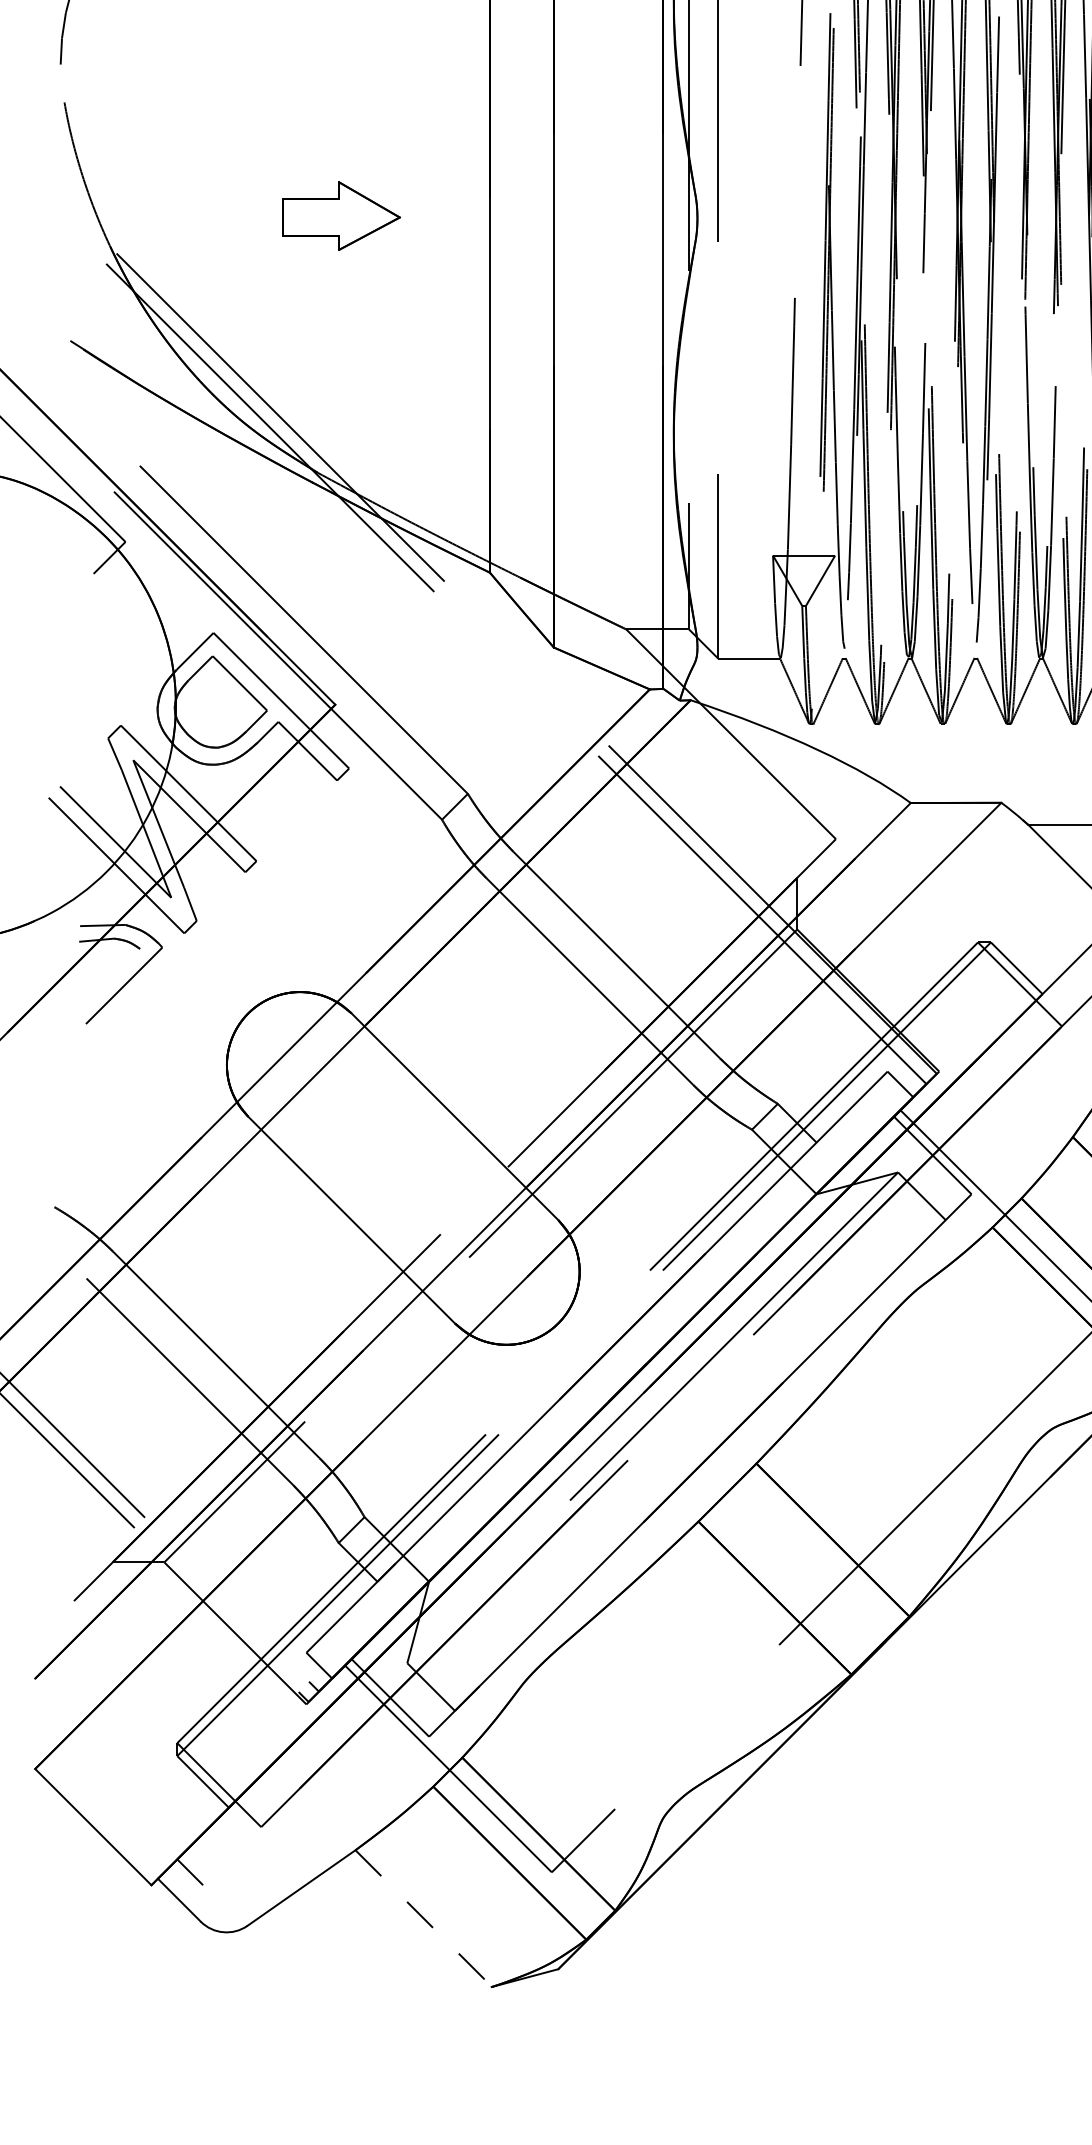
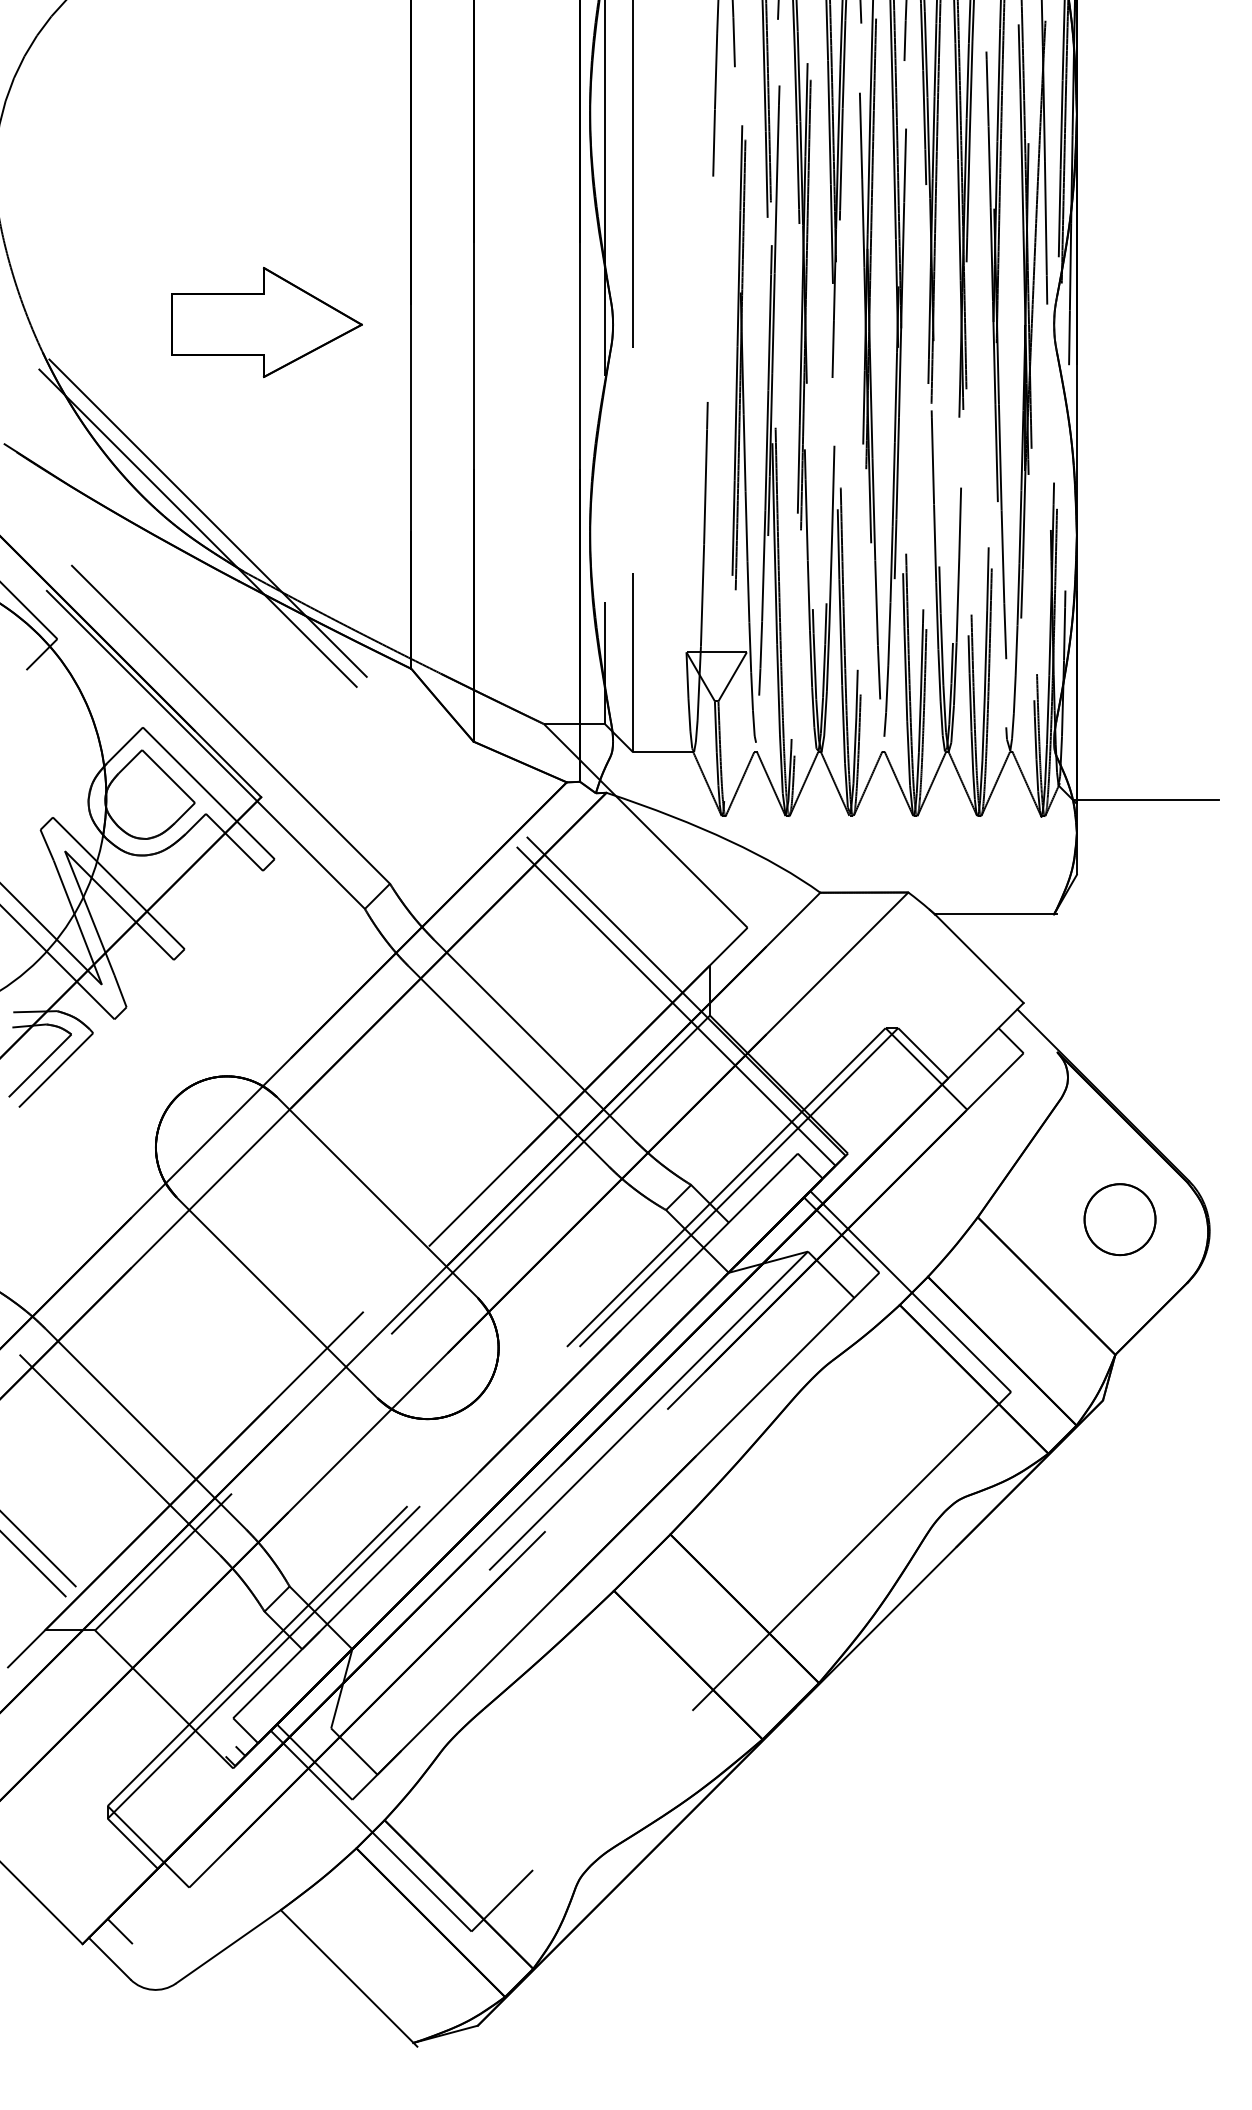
part: (340, 216) -> (266, 322), size x1.67
line: (107, 980) -> (39, 1065), added
line: (426, 1920) -> (349, 1978), dashed -> solid

